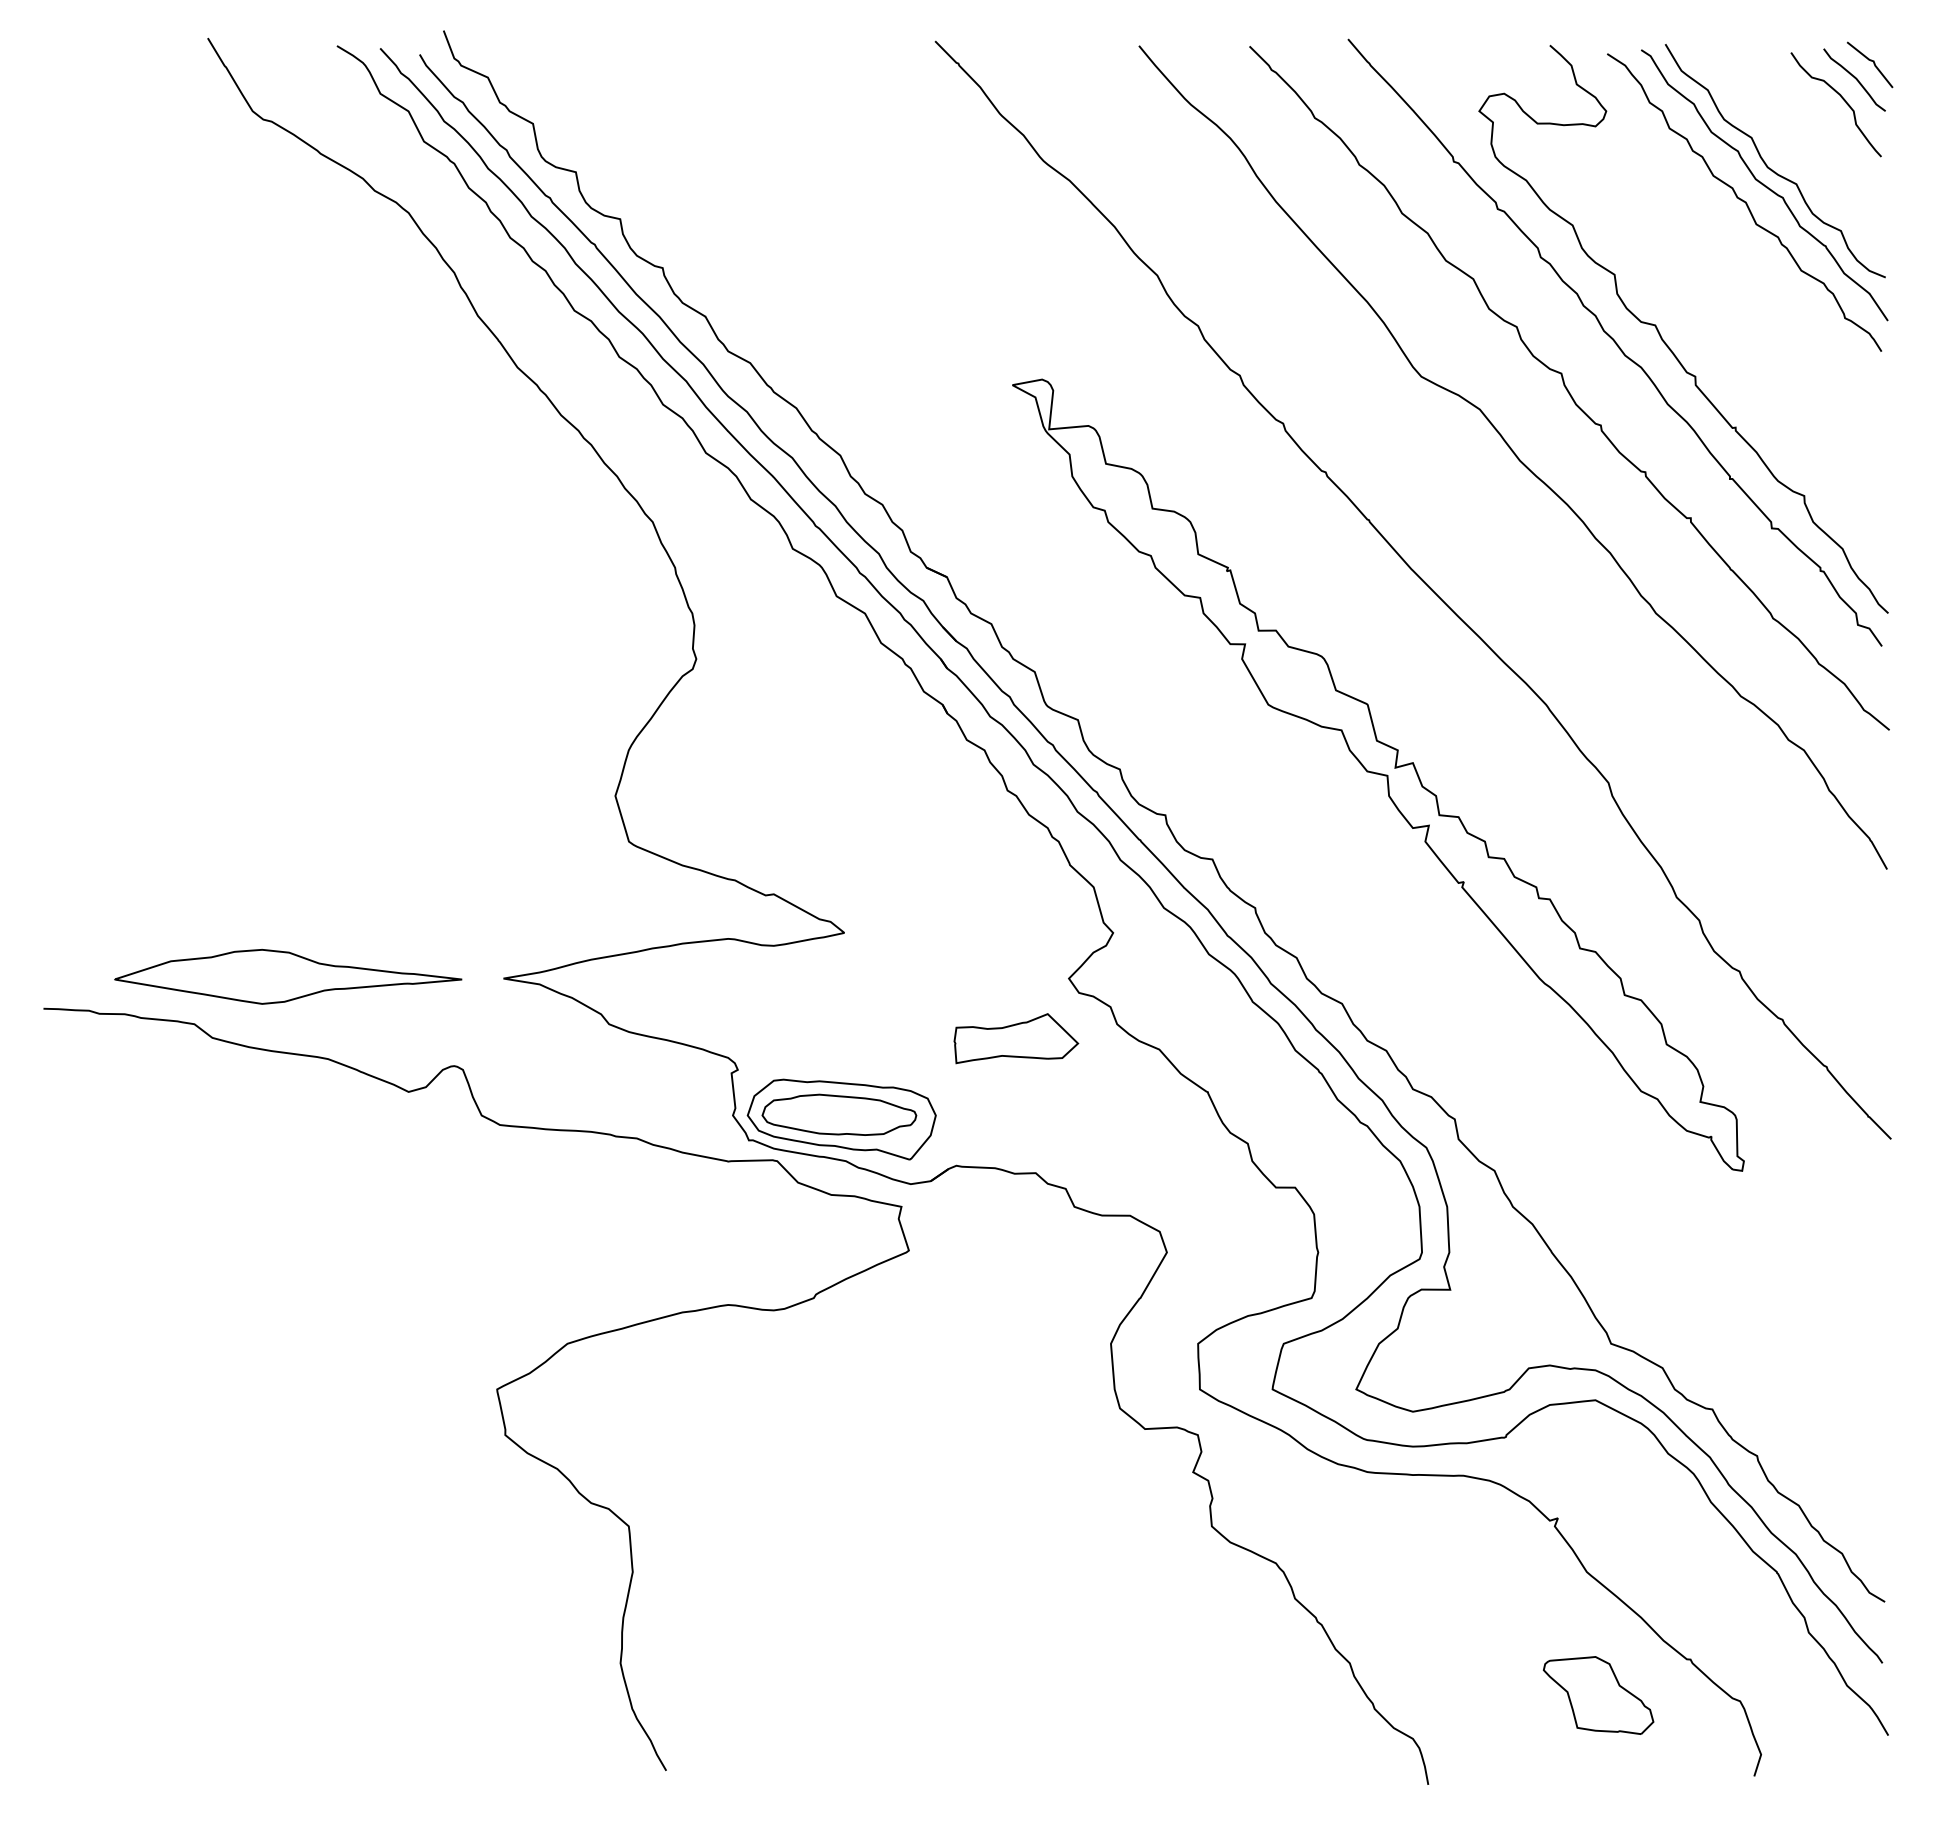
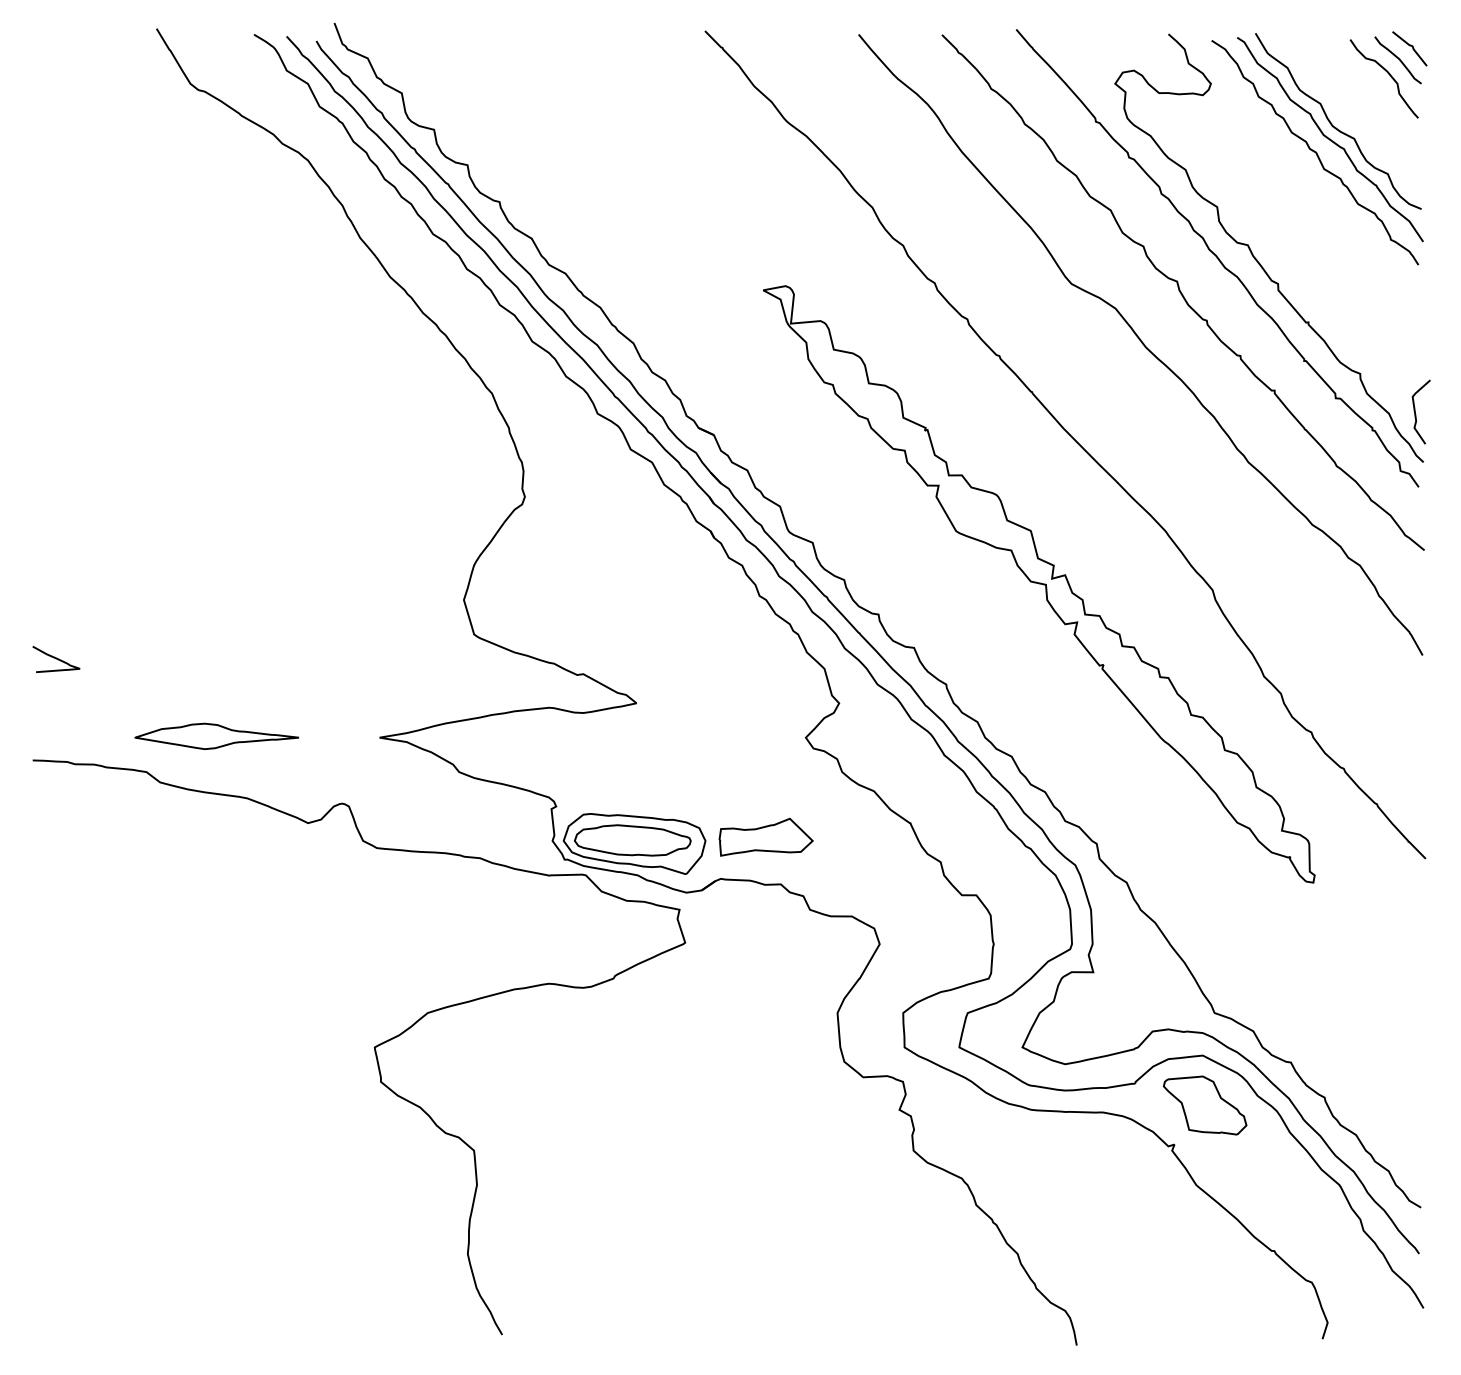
curve: (1878, 549) -> (1416, 414), added
curve: (74, 874) -> (56, 659), added
part: (287, 976) -> (216, 736), size x0.62
part: (1016, 1038) -> (766, 837), moved
part: (1598, 1695) -> (1205, 1105), moved

